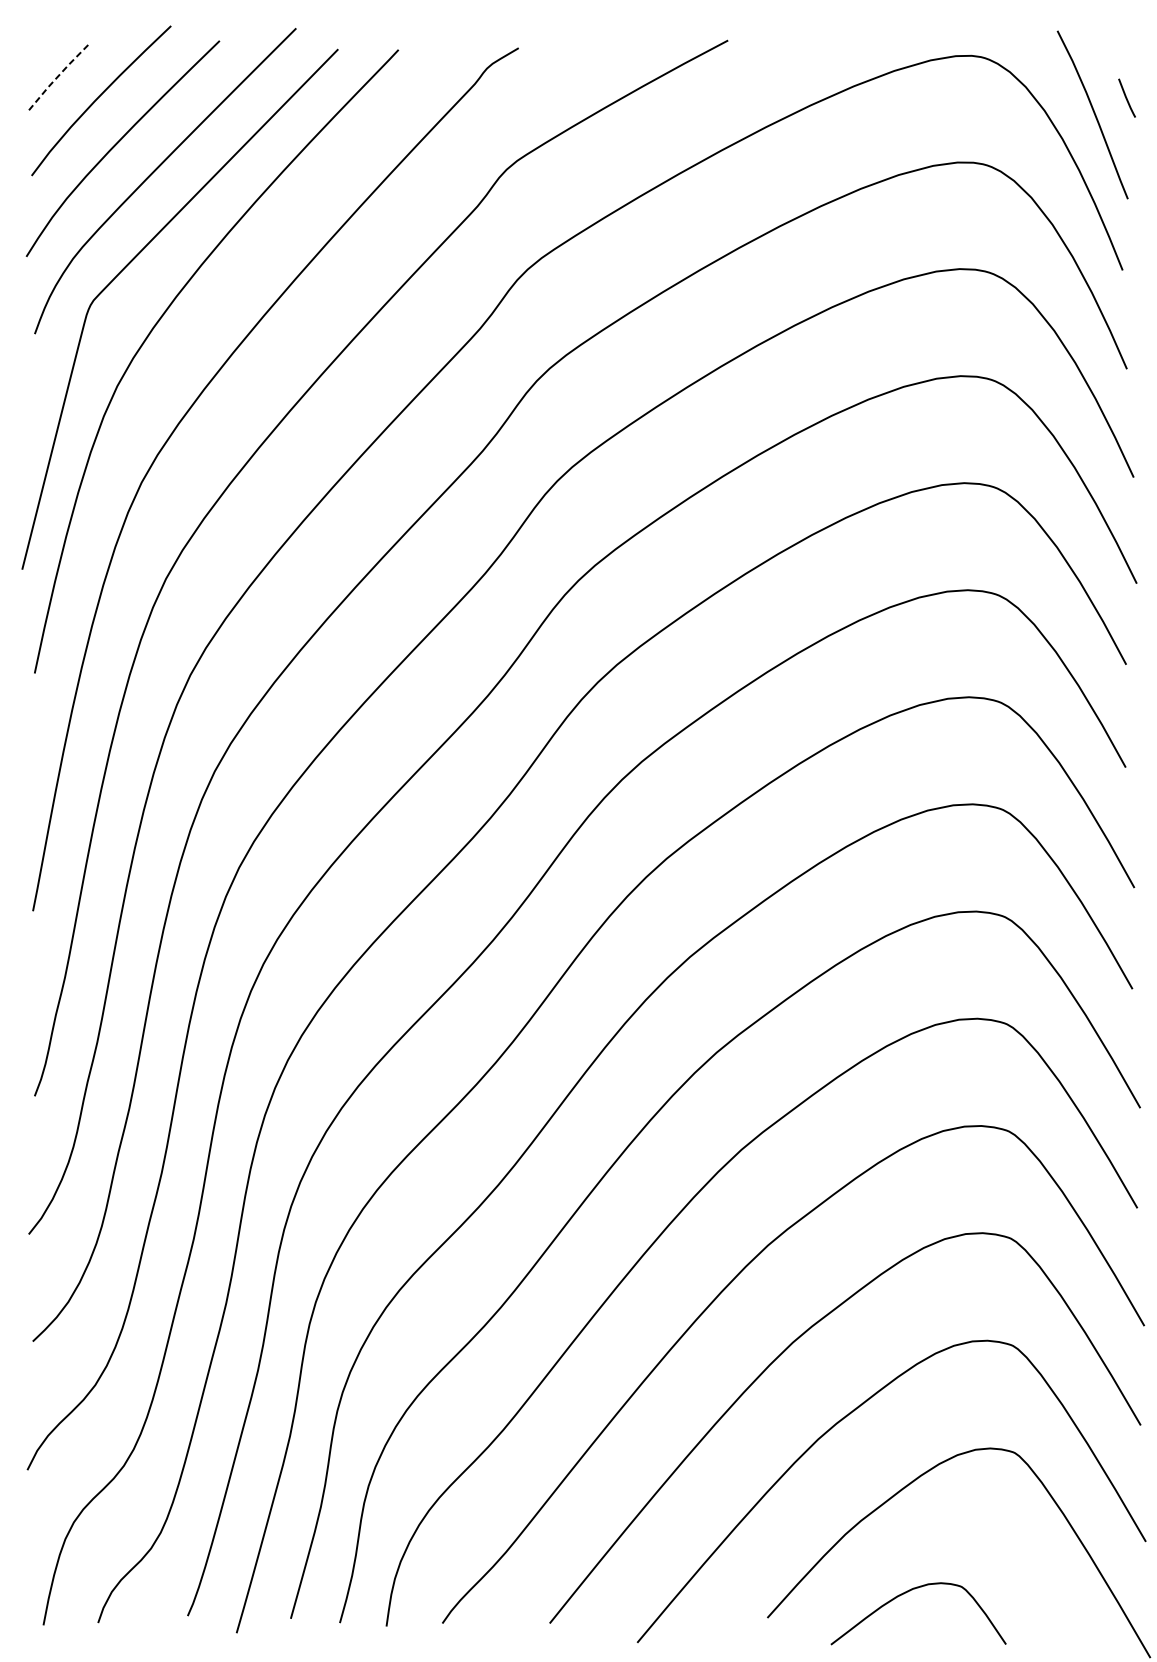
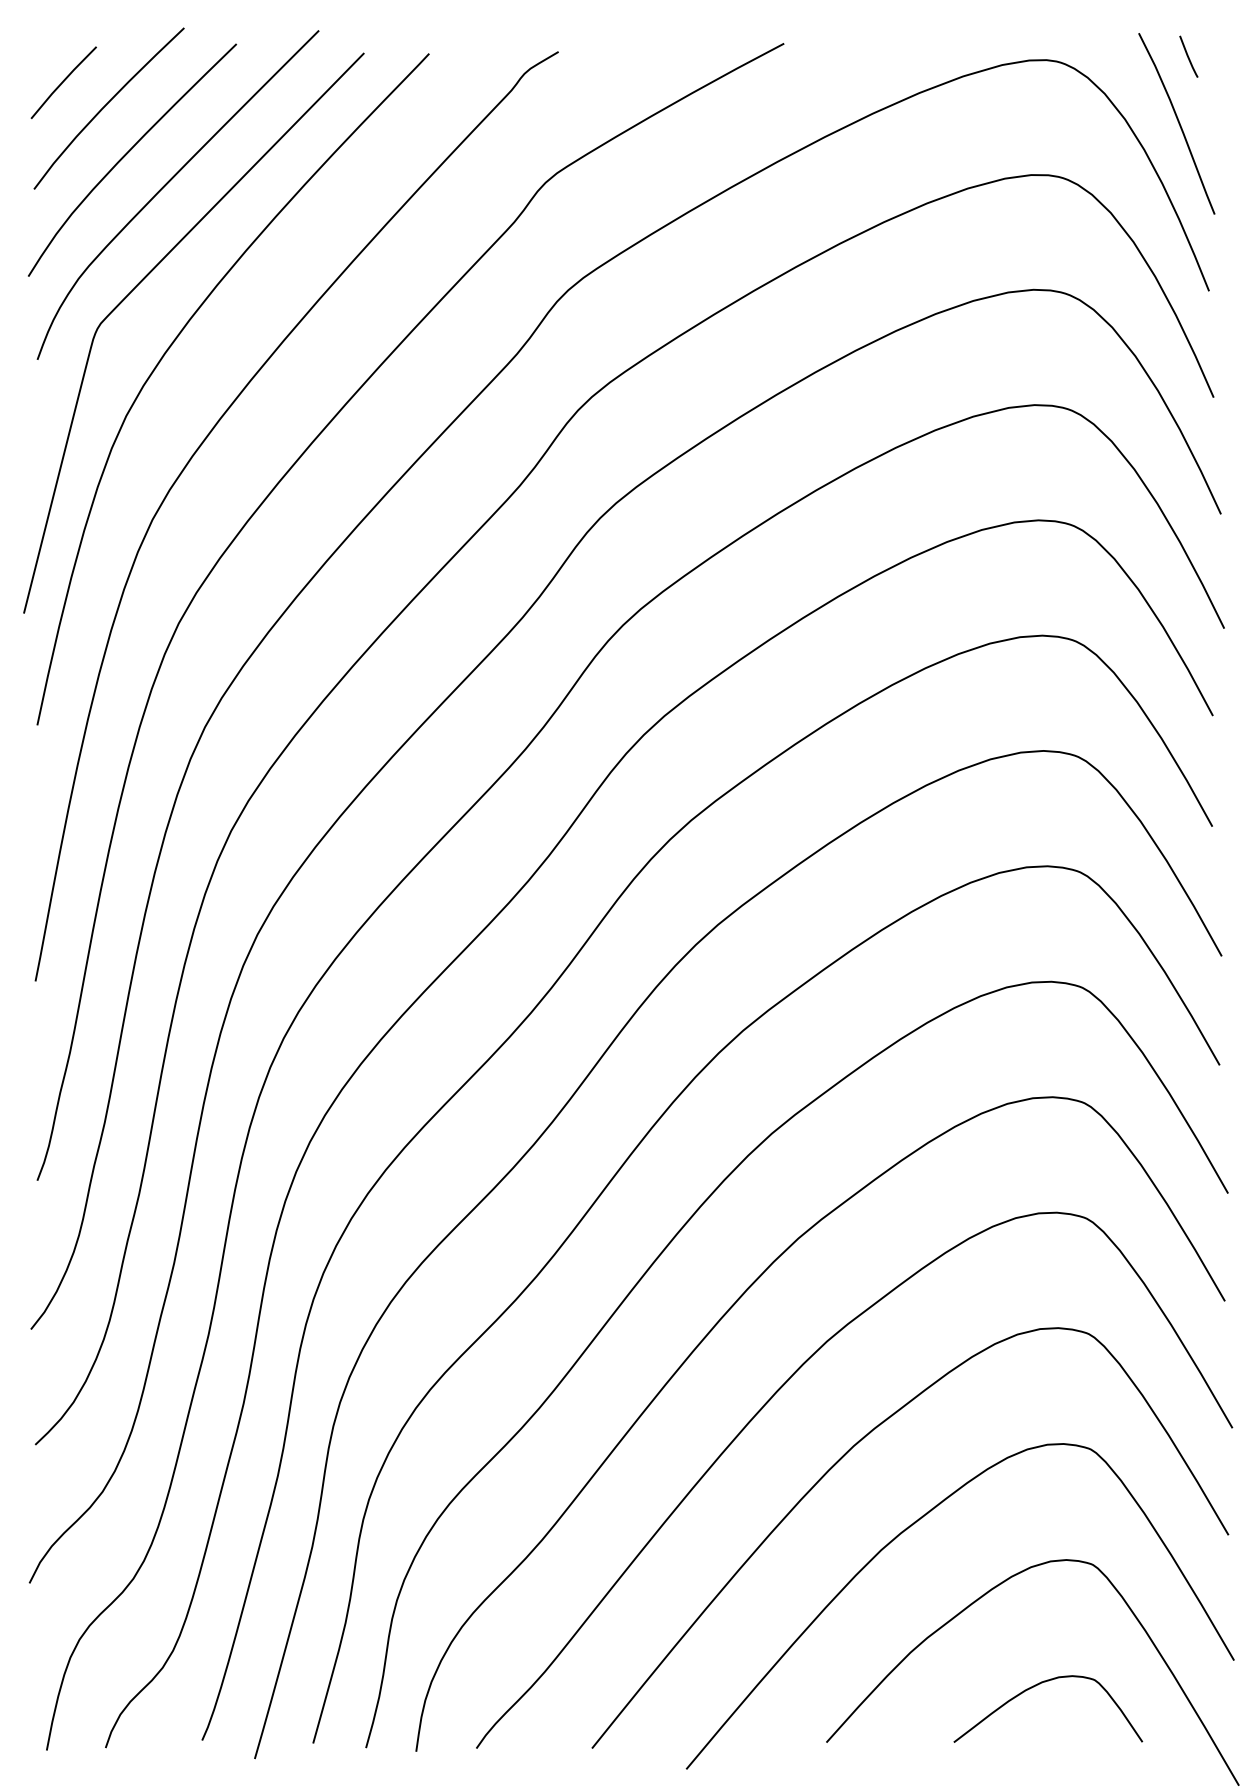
line: (59, 75) -> (63, 81), dashed -> solid
line: (1126, 97) -> (1188, 56), moved
curve: (907, 1592) -> (1036, 1686), moved

